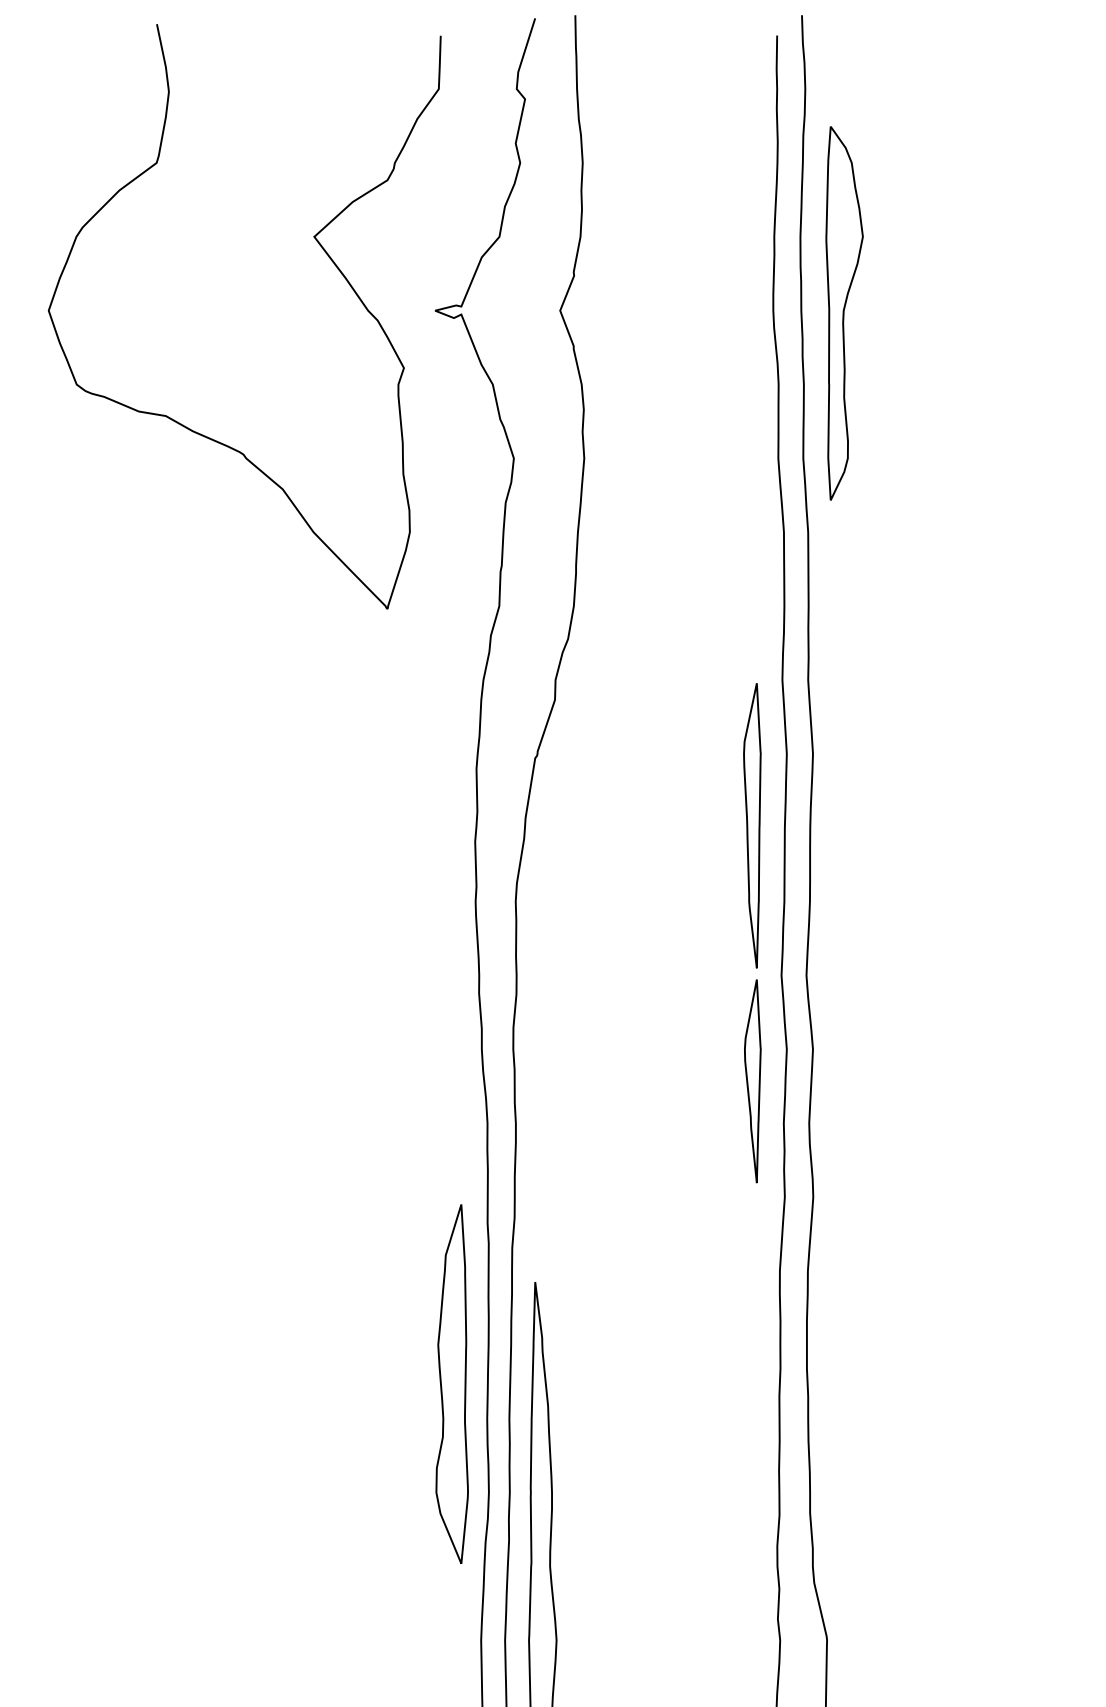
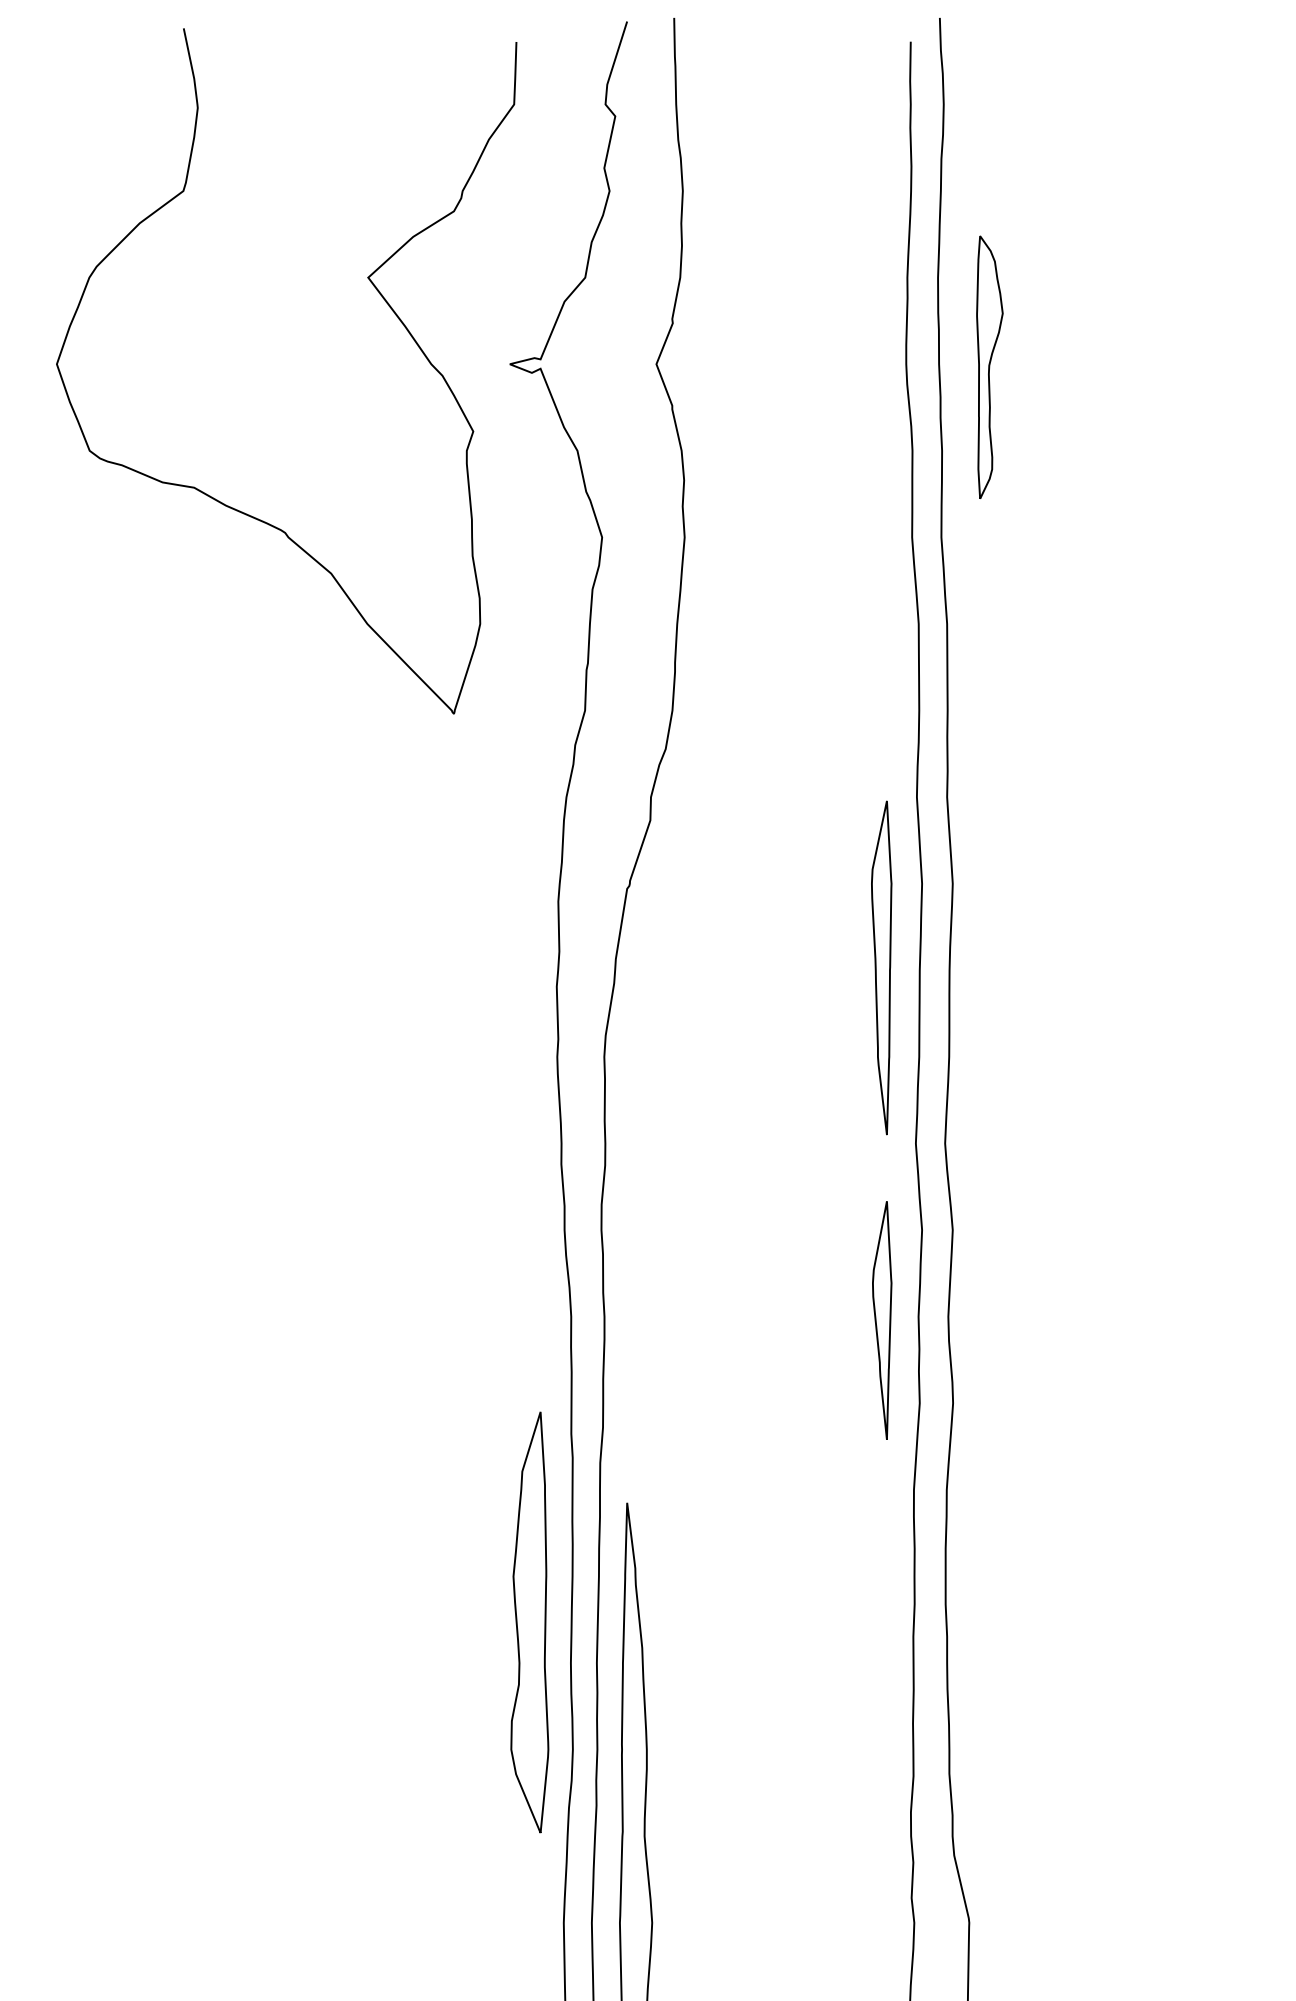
part: (844, 313) -> (989, 367), size x0.6
part: (753, 1081) -> (882, 1320), moved

